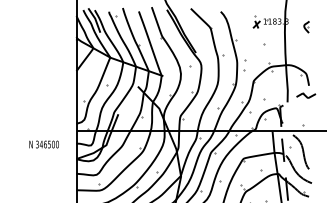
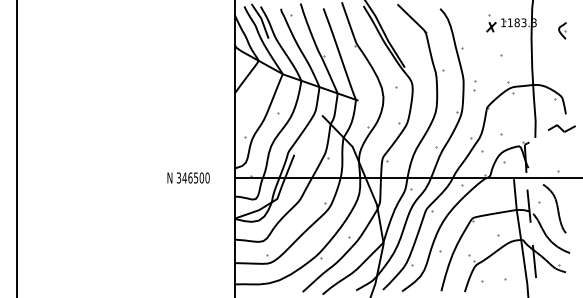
part: (244, 65) -> (474, 85), size x0.62
text: (44, 144) -> (188, 177), moved

